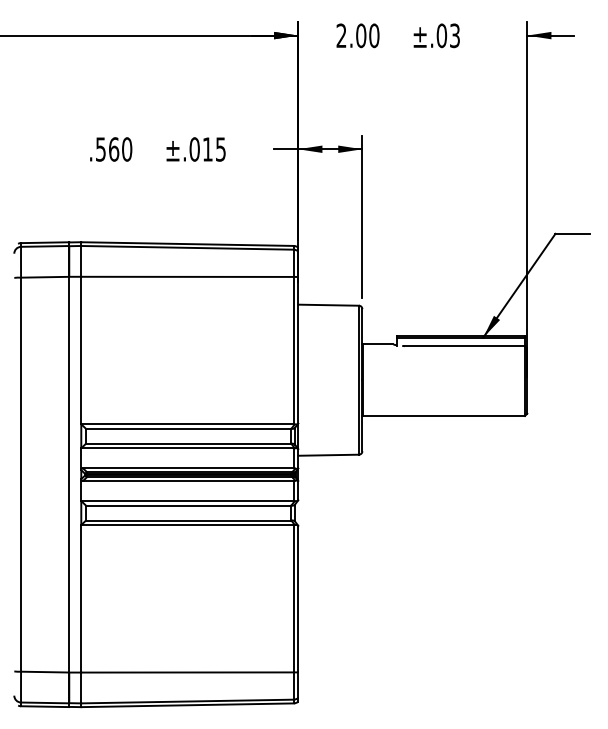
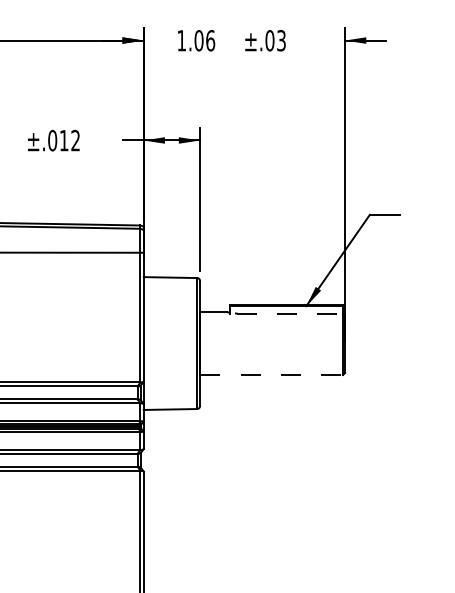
text: (357, 35) -> (195, 40), 2.00 -> 1.06
text: (220, 149) -> (75, 140), ±.015 -> ±.012
line: (465, 346) -> (290, 313), solid -> dashed
line: (444, 415) -> (272, 374), solid -> dashed

